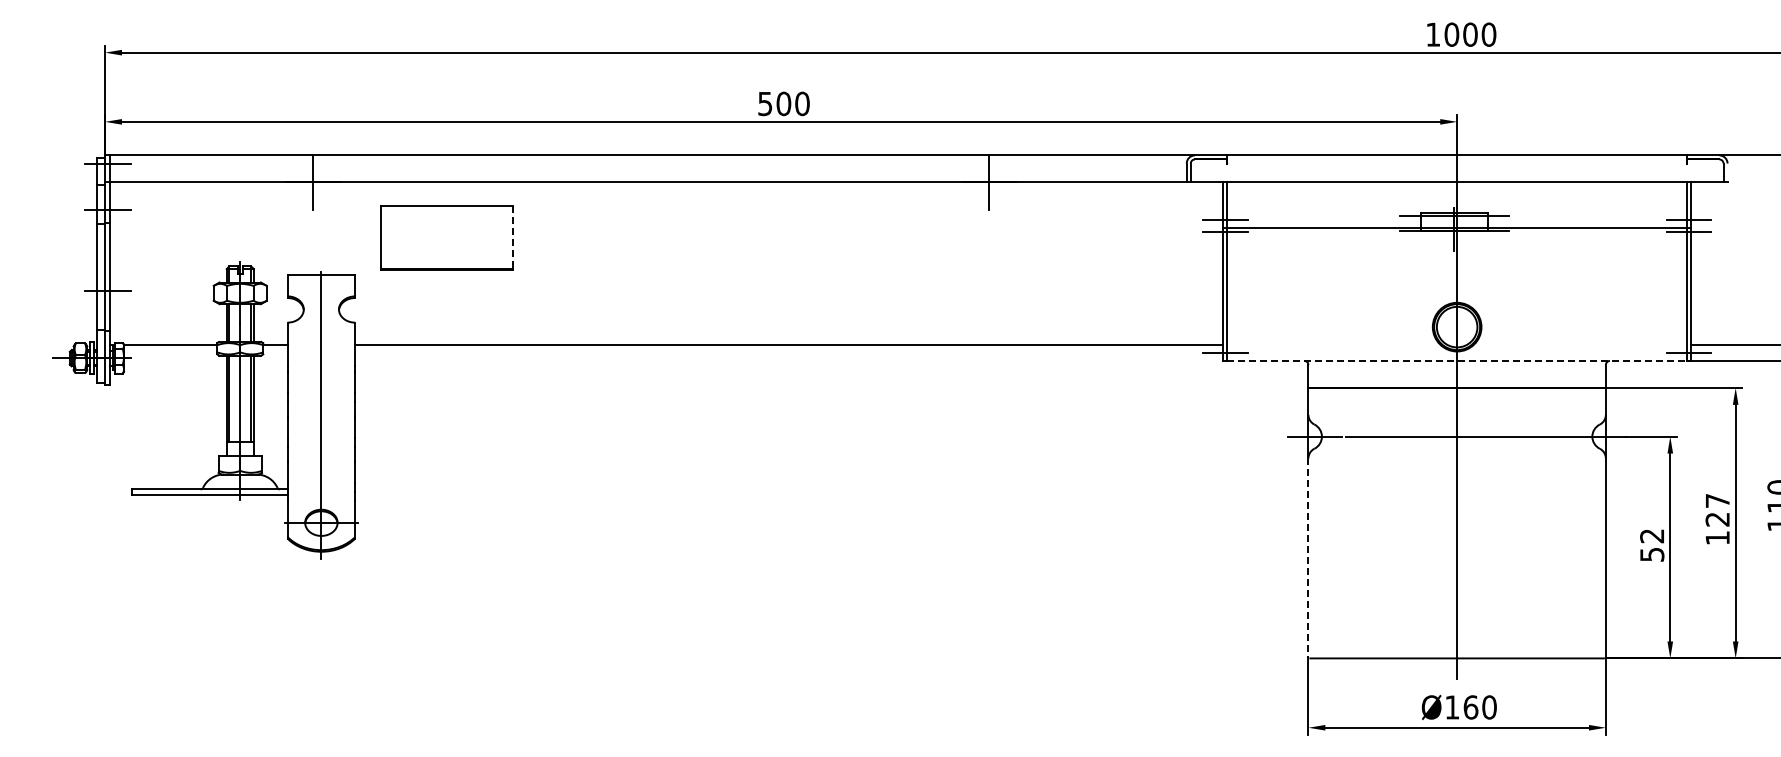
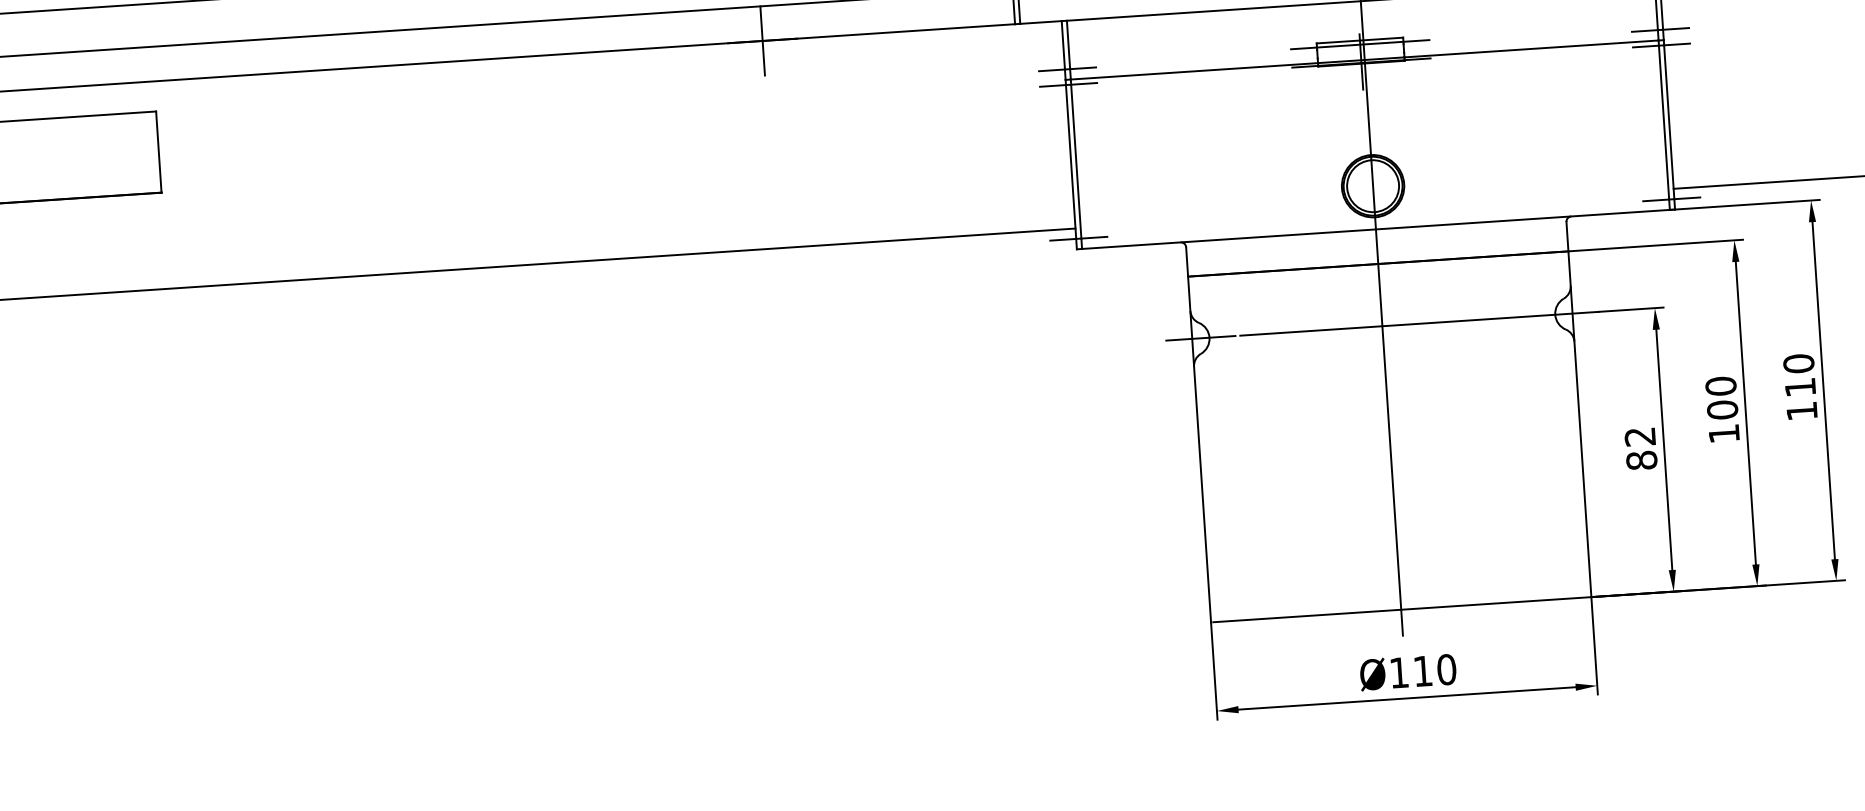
line: (513, 237) -> (158, 151), dashed -> solid
line: (1457, 360) -> (1376, 228), dashed -> solid
text: (1717, 509) -> (1721, 397), 127 -> 100
text: (1652, 554) -> (1642, 460), 52 -> 82
line: (1308, 558) -> (1202, 494), dashed -> solid
text: (1470, 707) -> (1422, 671), 160 -> 110

